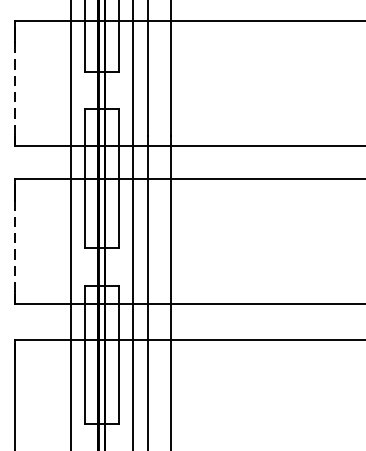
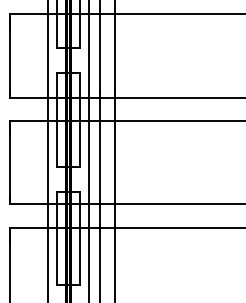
line: (15, 88) -> (10, 59), dashed -> solid
line: (15, 246) -> (10, 165), dashed -> solid

